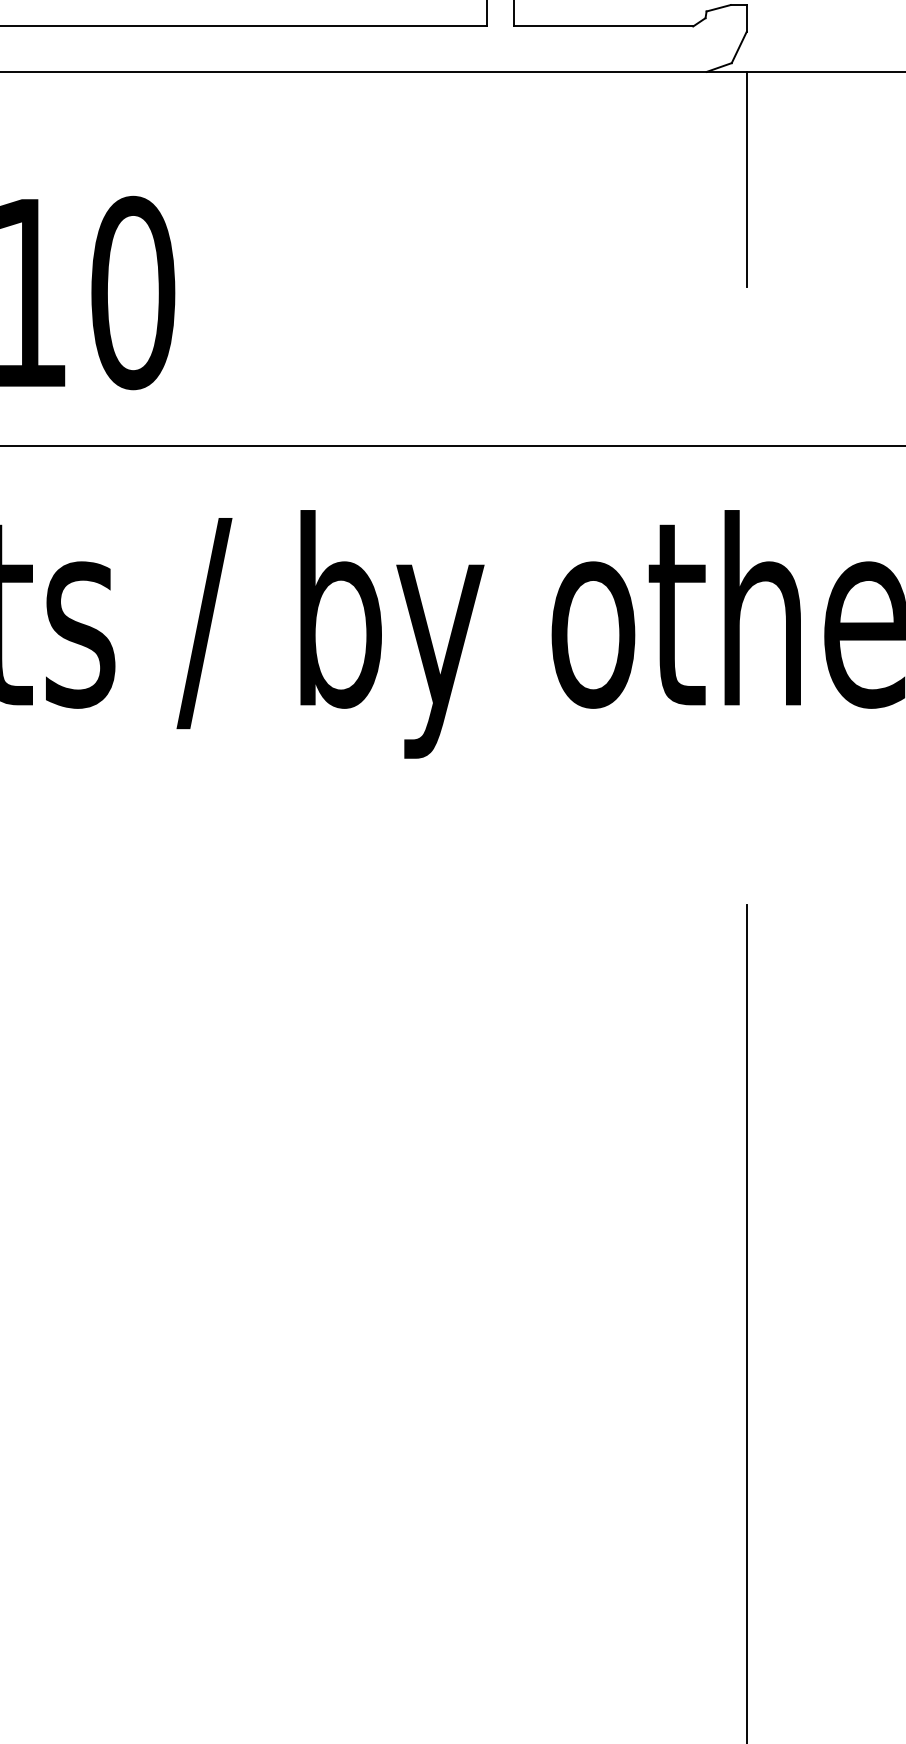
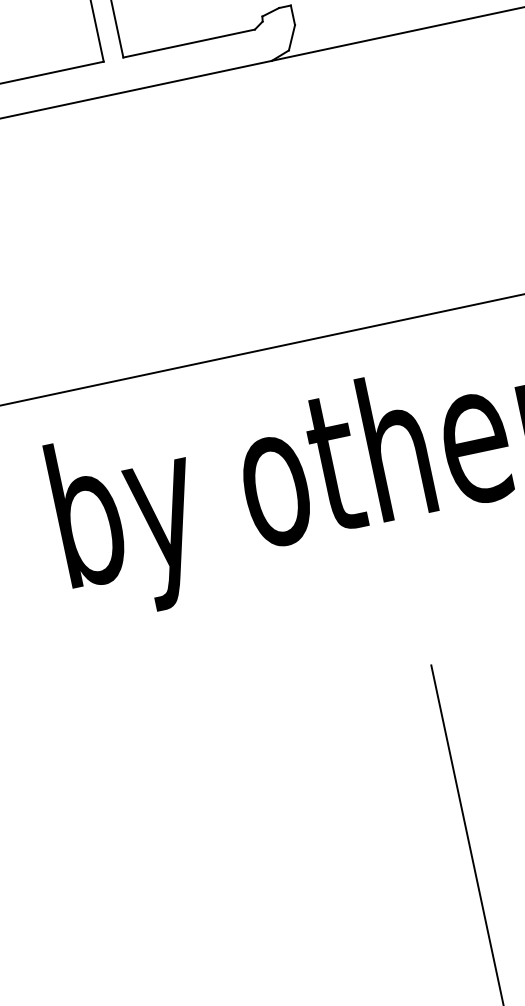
line: (747, 179) -> (318, 133), removed

